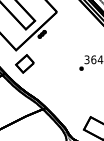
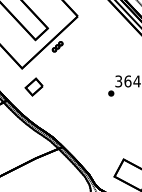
part: (24, 63) -> (33, 86), size x0.7

